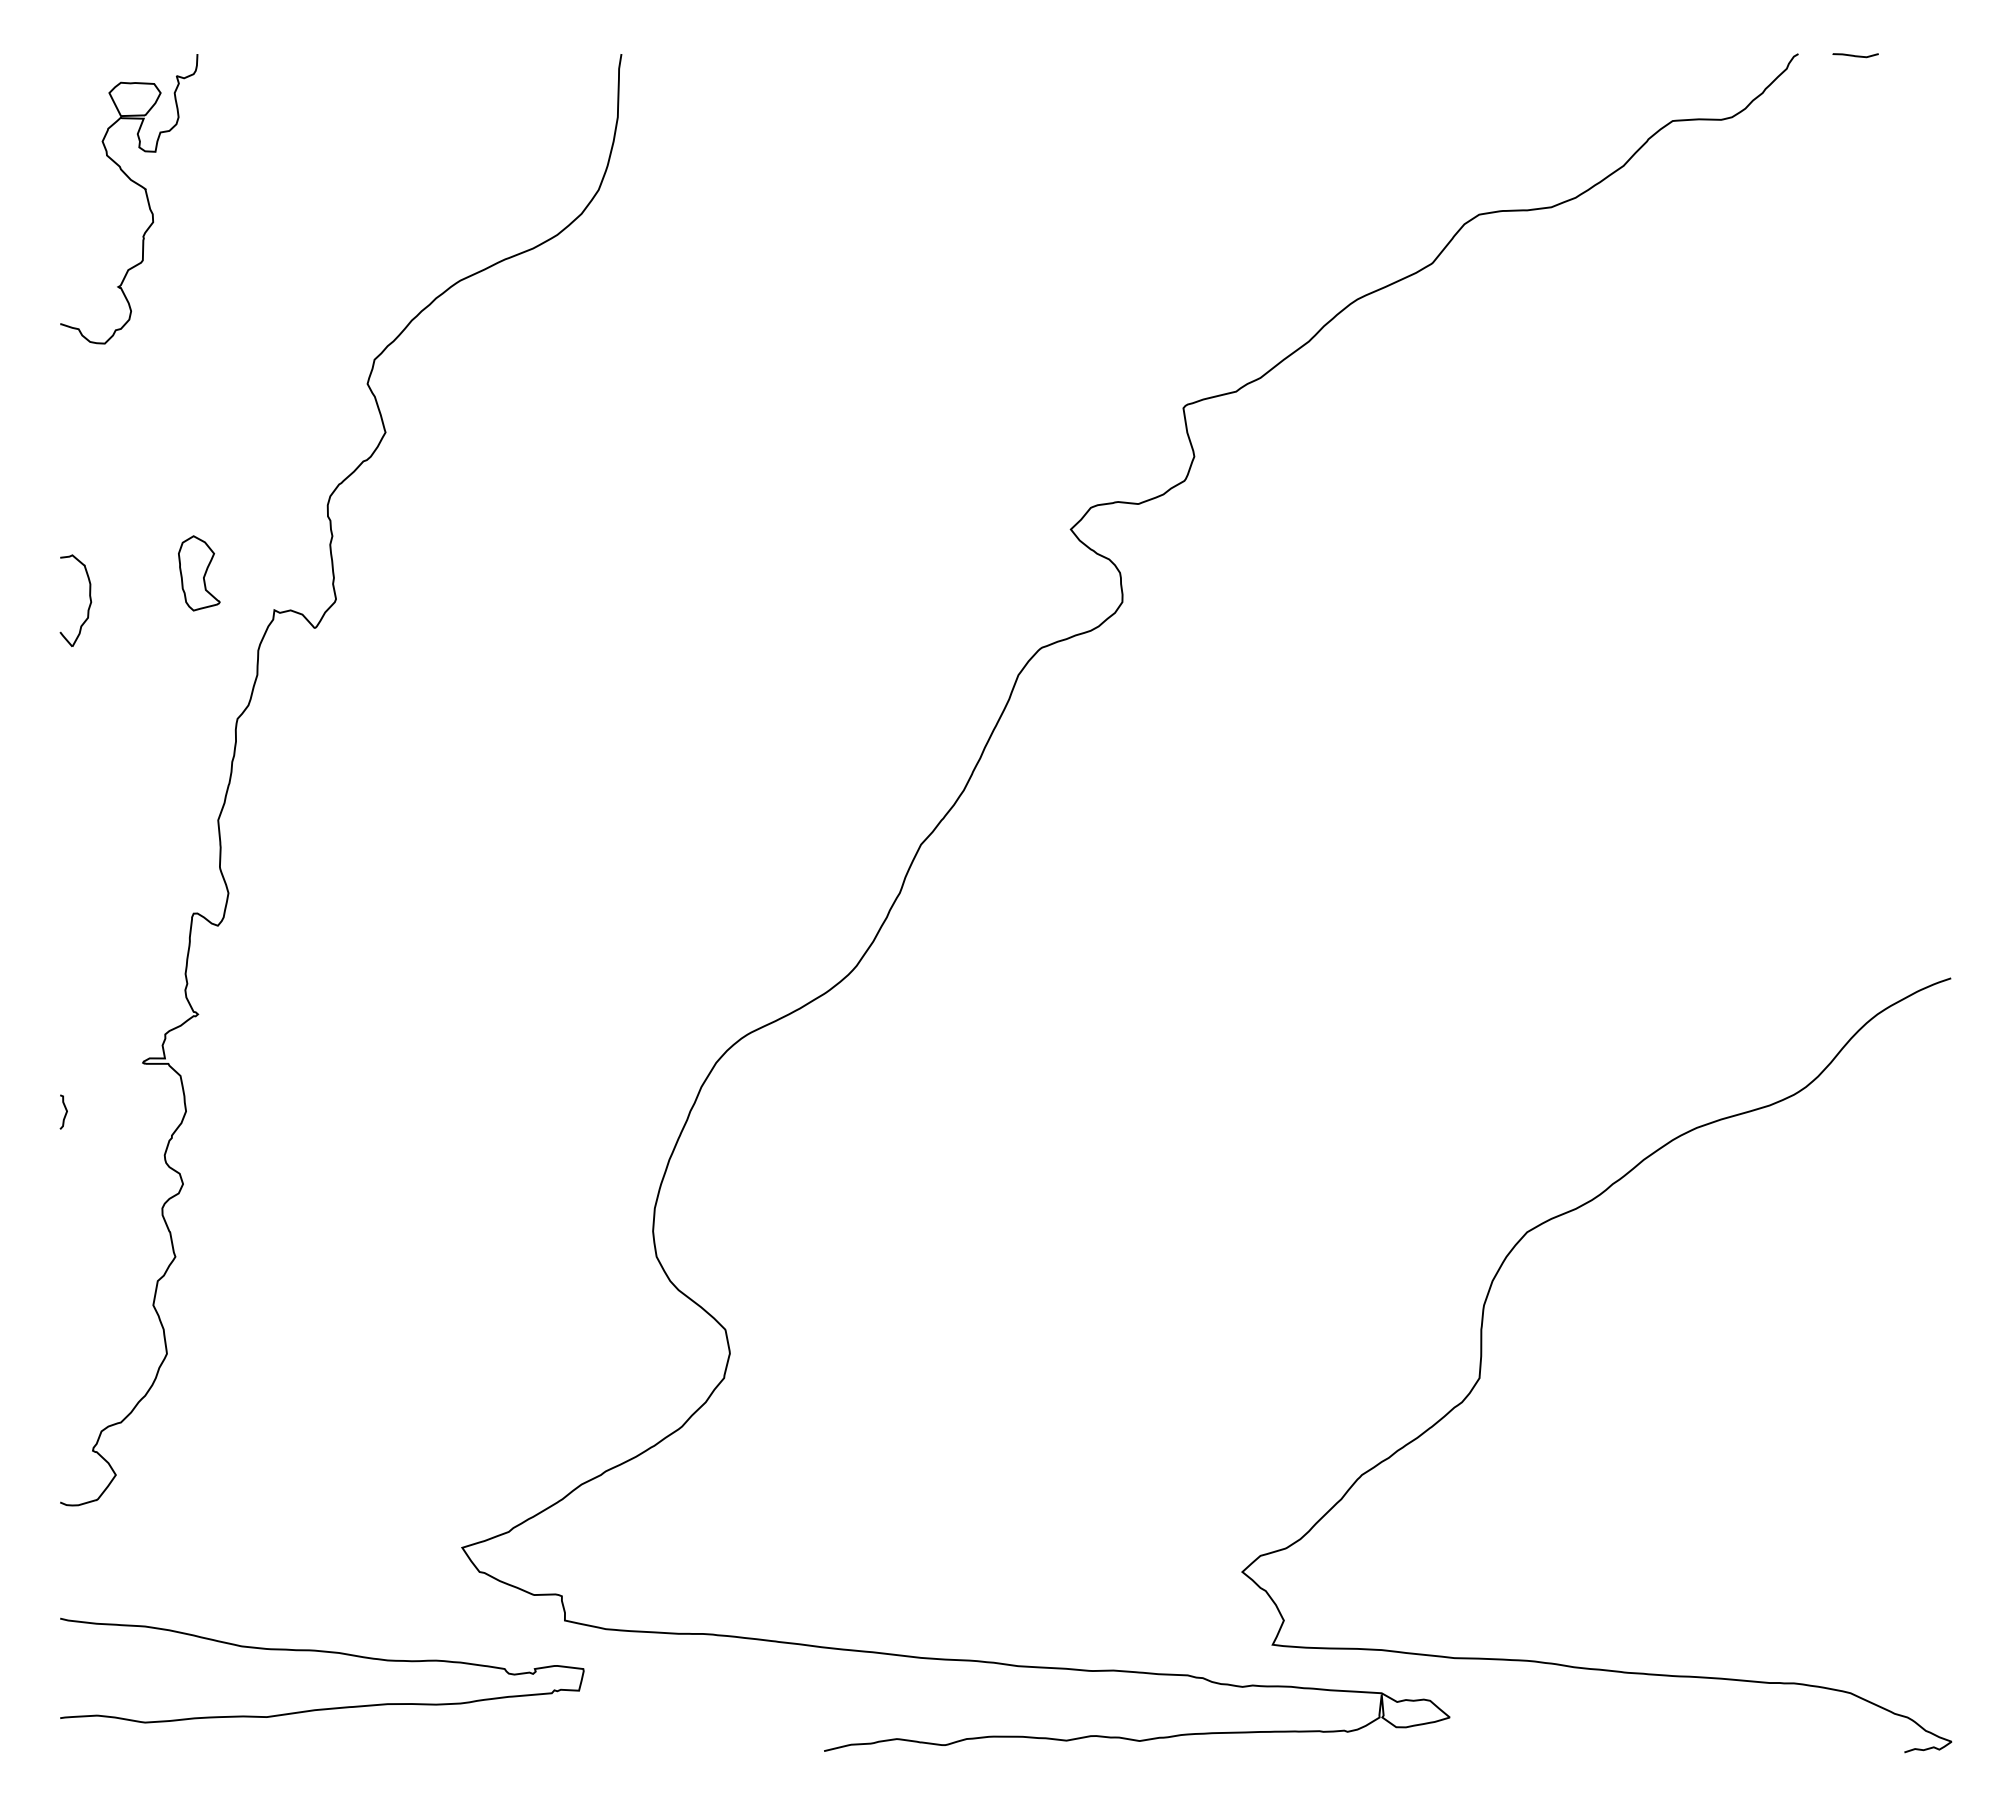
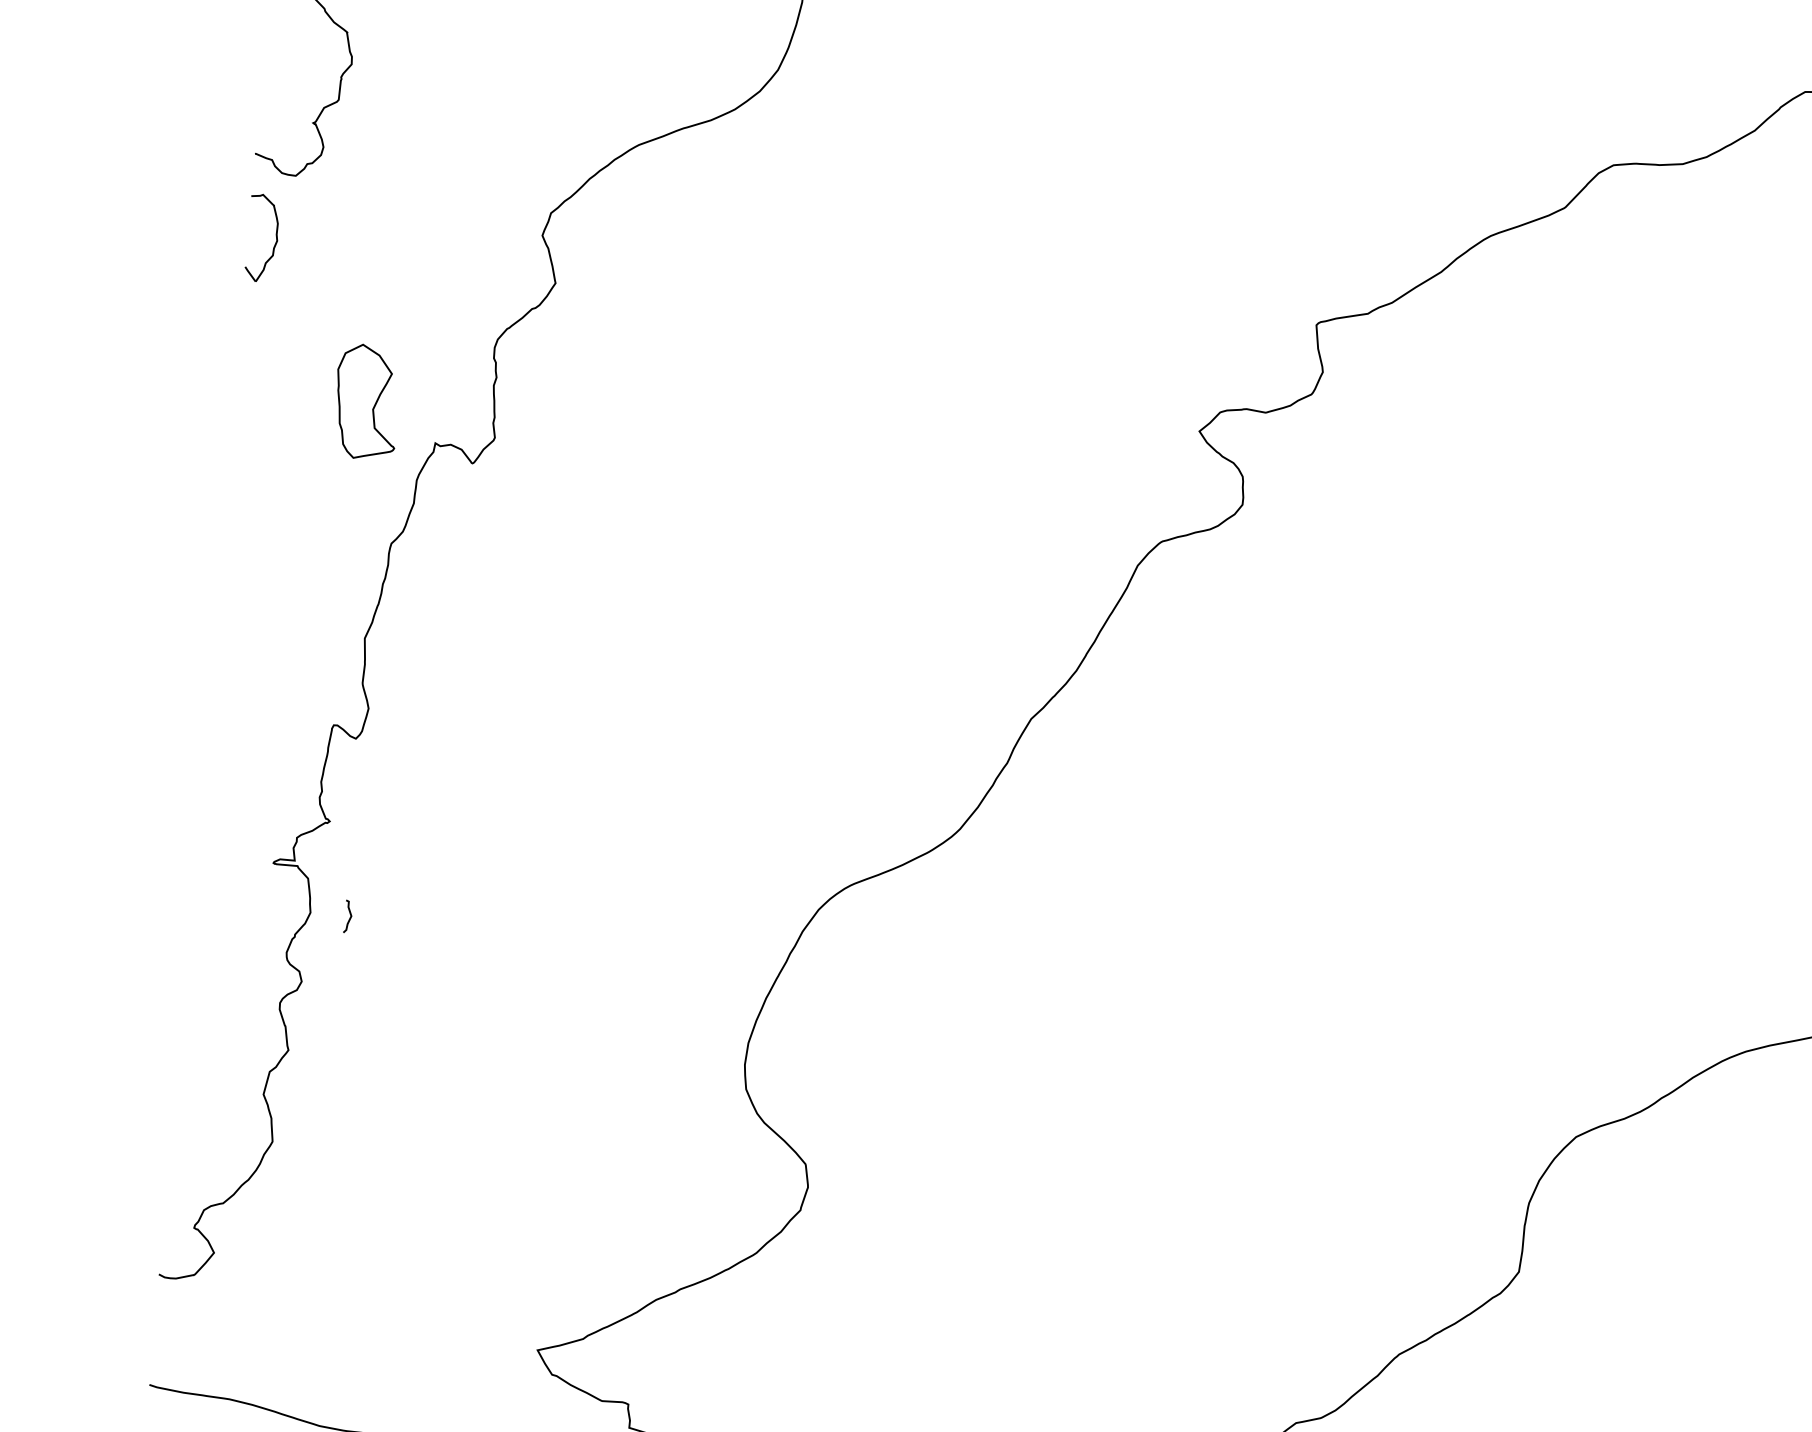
part: (199, 573) -> (367, 402), size x1.6
part: (89, 599) -> (275, 238), moved
curve: (65, 1110) -> (349, 915), moved

